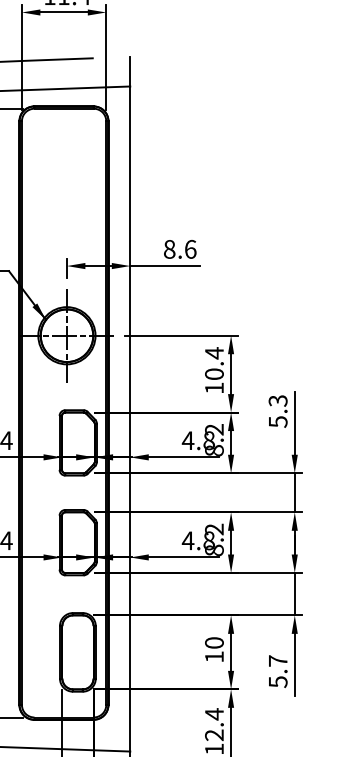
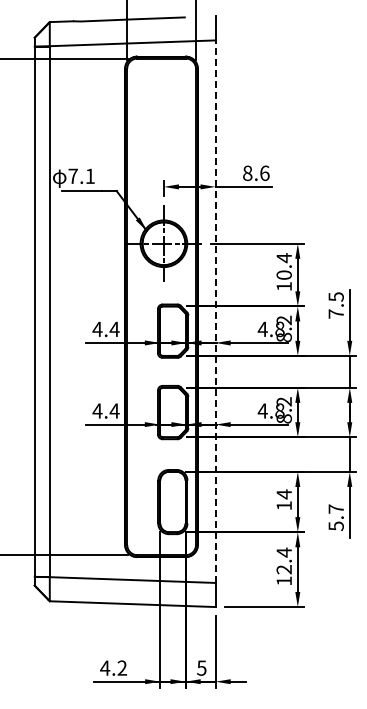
text: (277, 411) -> (335, 305), 5.3 -> 7.5
line: (130, 418) -> (215, 311), solid -> dashed
text: (213, 643) -> (283, 494), 10 -> 14

